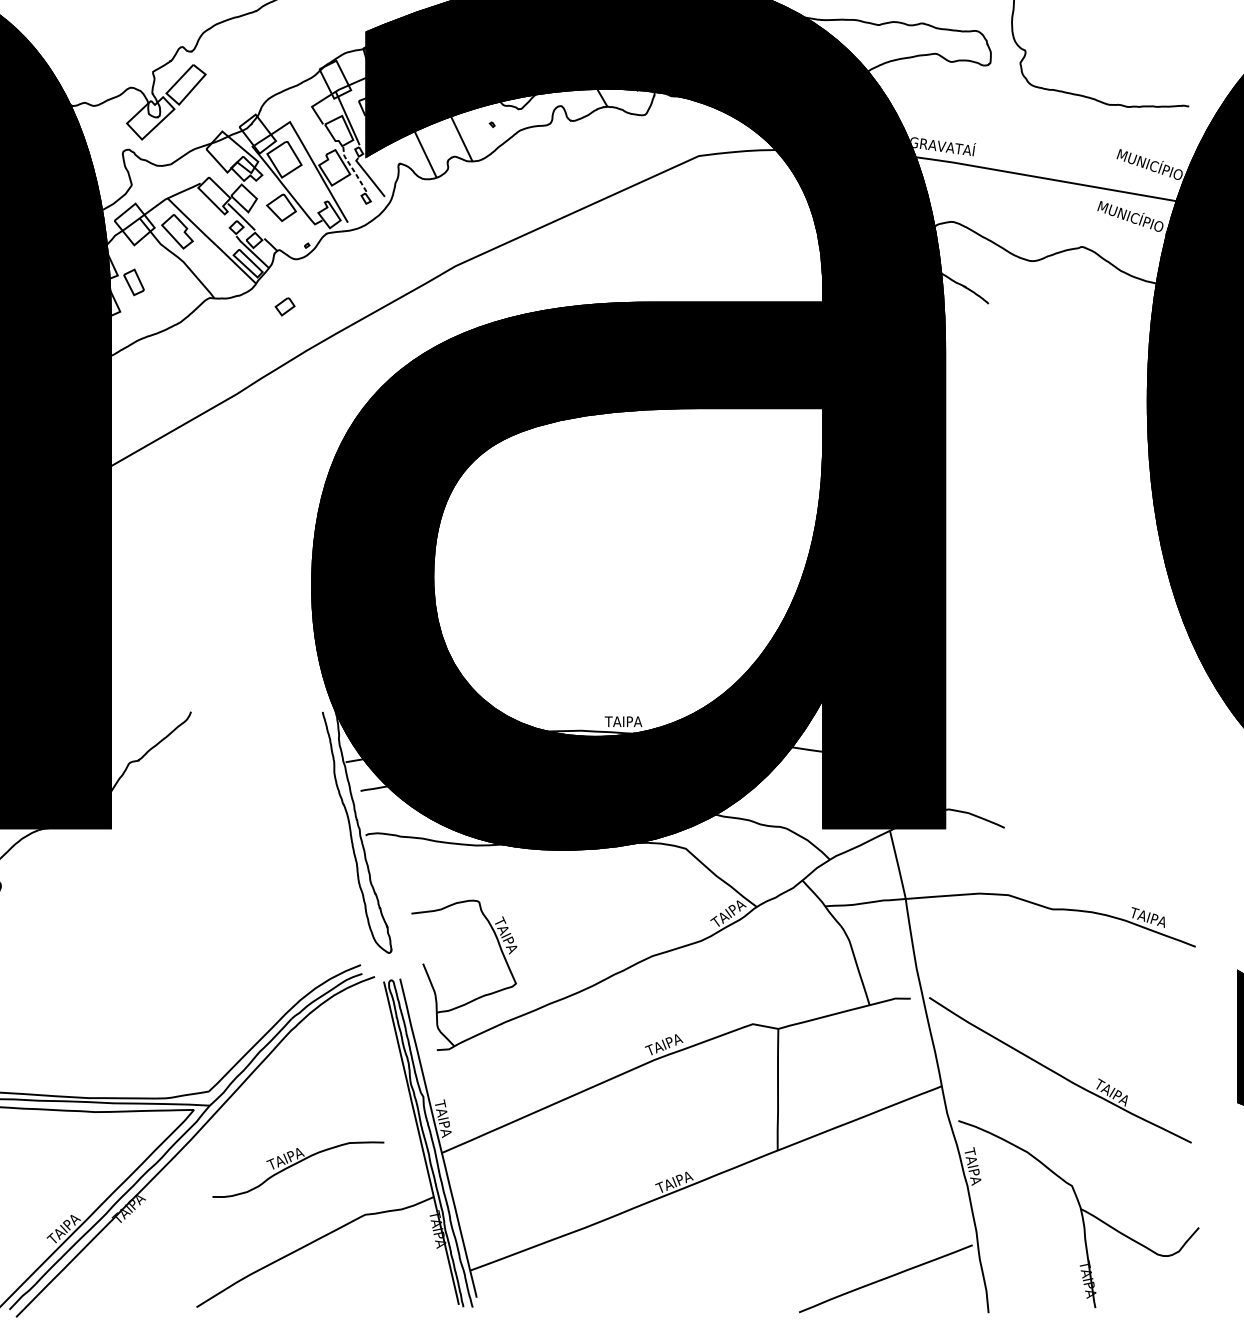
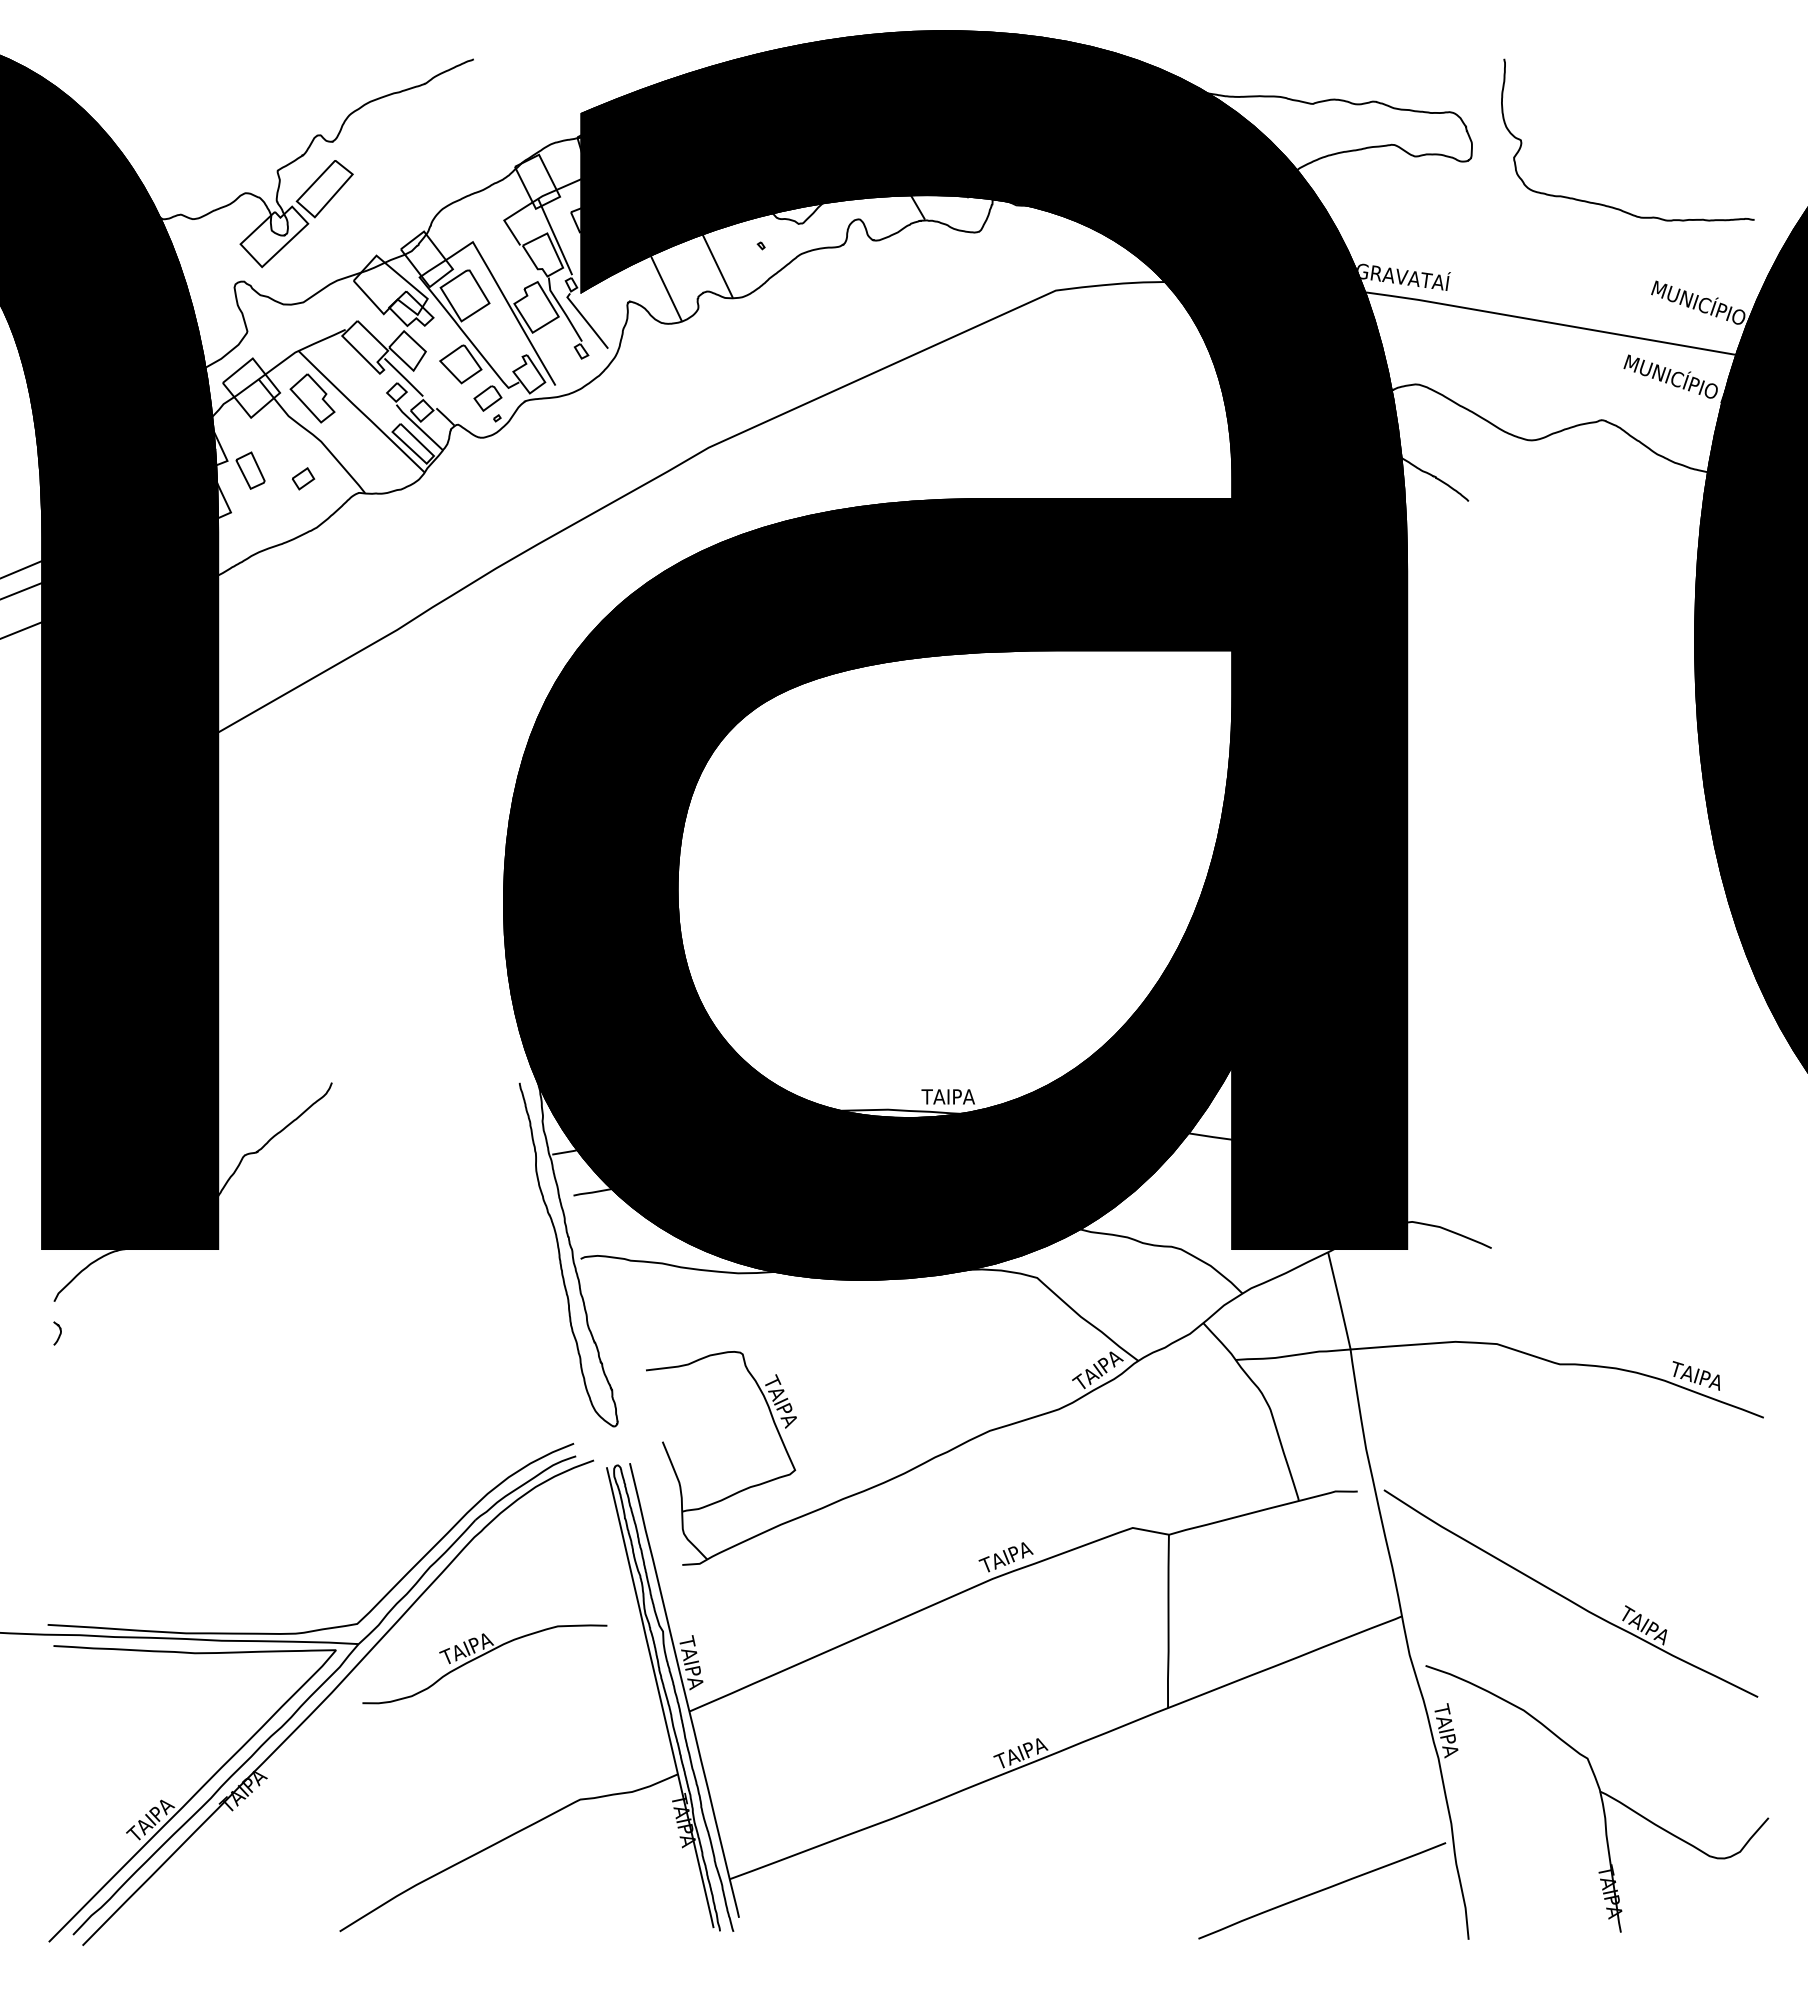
line: (352, 169) -> (562, 309), dashed -> solid
part: (171, 287) -> (303, 478), added
part: (284, 306) -> (487, 398), moved
part: (295, 1164) -> (480, 1657), moved

